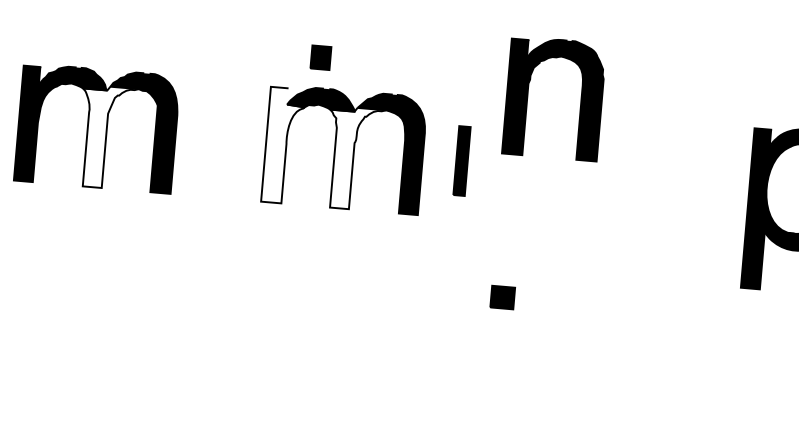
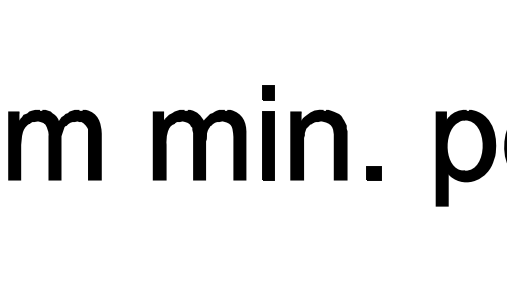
part: (321, 56) -> (268, 92), moved
part: (528, 95) -> (303, 144), moved
fill: (106, 136) -> (60, 149), added
fill: (282, 144) -> (163, 145), added
fill: (353, 157) -> (205, 149), added
part: (462, 160) -> (268, 145), size x1.67
part: (502, 297) -> (373, 173), moved

